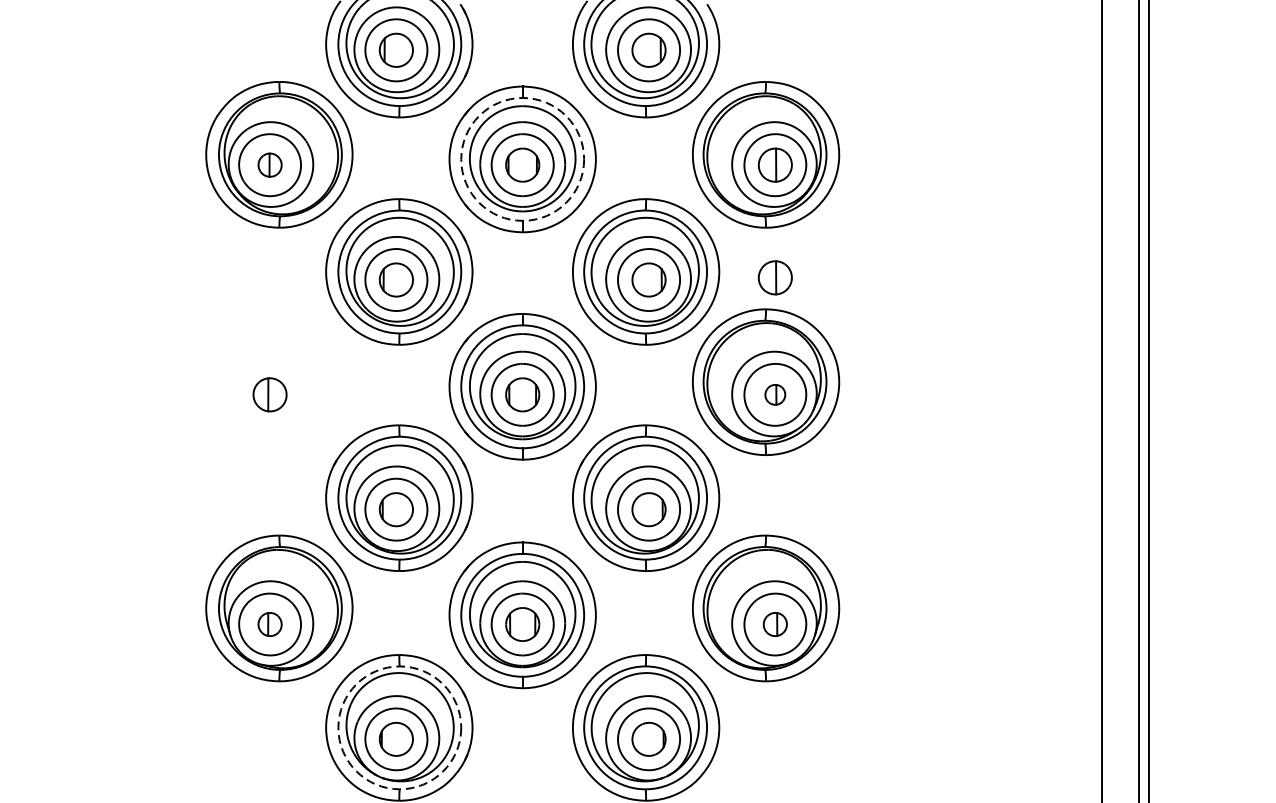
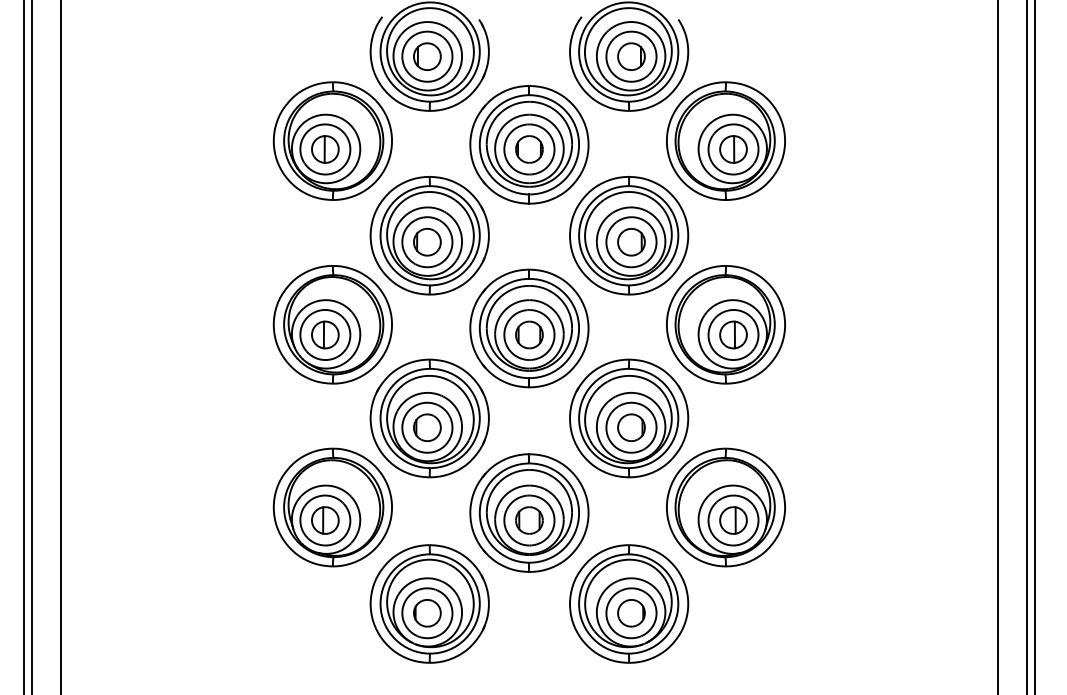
circle: (522, 159) -> (529, 144), dashed -> solid
part: (270, 165) -> (325, 149), size x1.43
part: (775, 277) -> (733, 240), removed
part: (278, 381) -> (332, 324), added
part: (775, 394) -> (733, 334), size x1.67
part: (270, 624) -> (325, 520), size x1.43
part: (775, 624) -> (733, 520), size x1.43
circle: (398, 727) -> (429, 603), dashed -> solid

